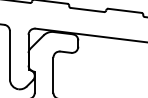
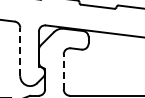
line: (9, 54) -> (19, 51), solid -> dashed
line: (53, 75) -> (63, 72), solid -> dashed

